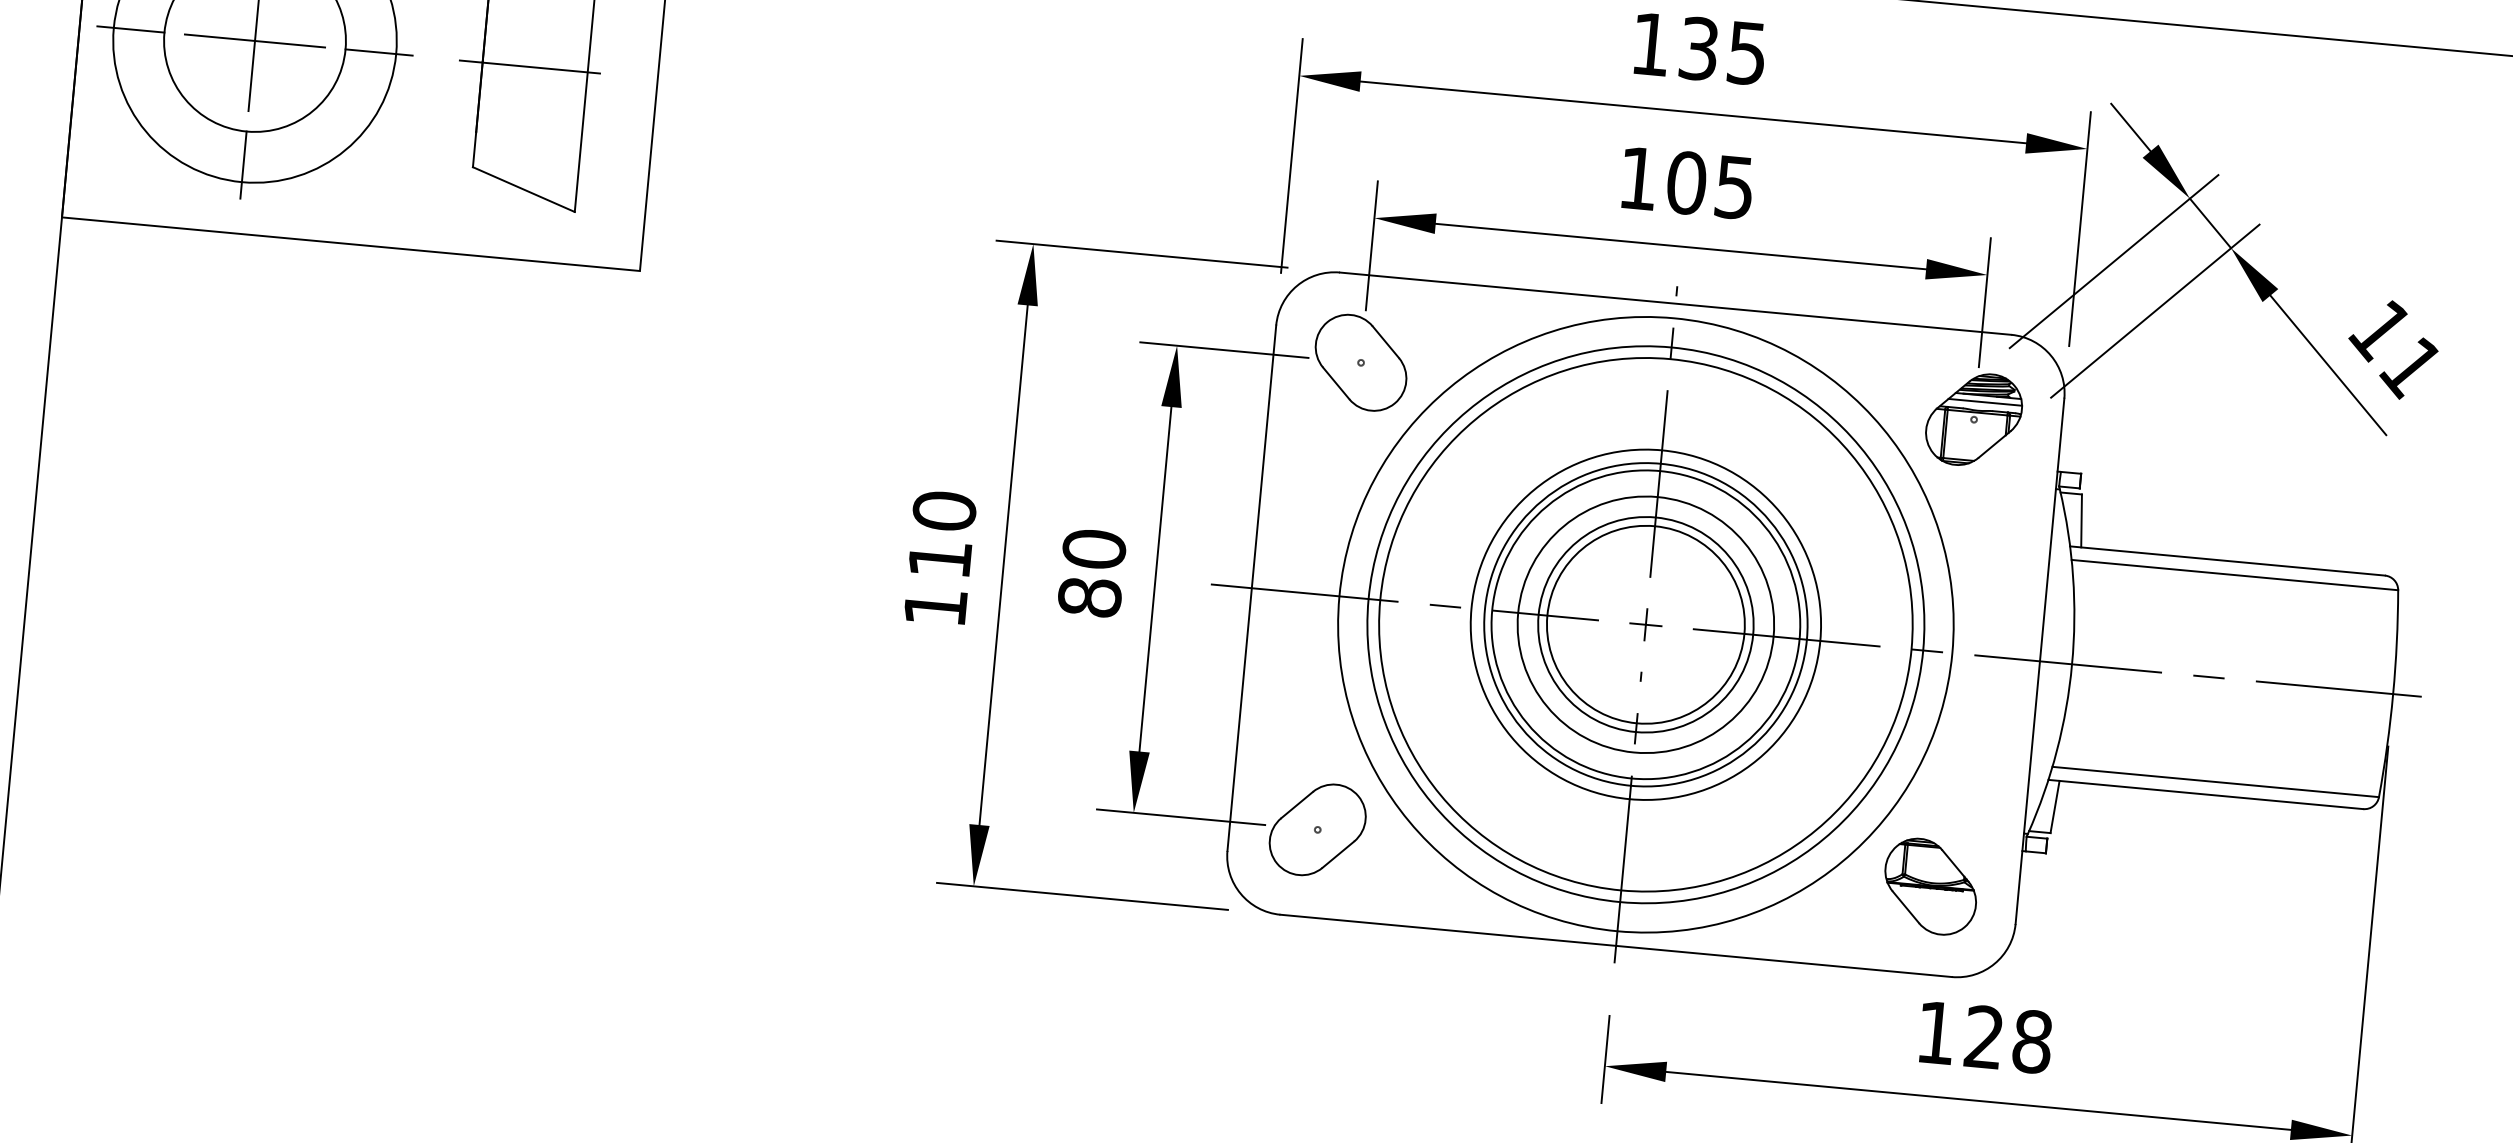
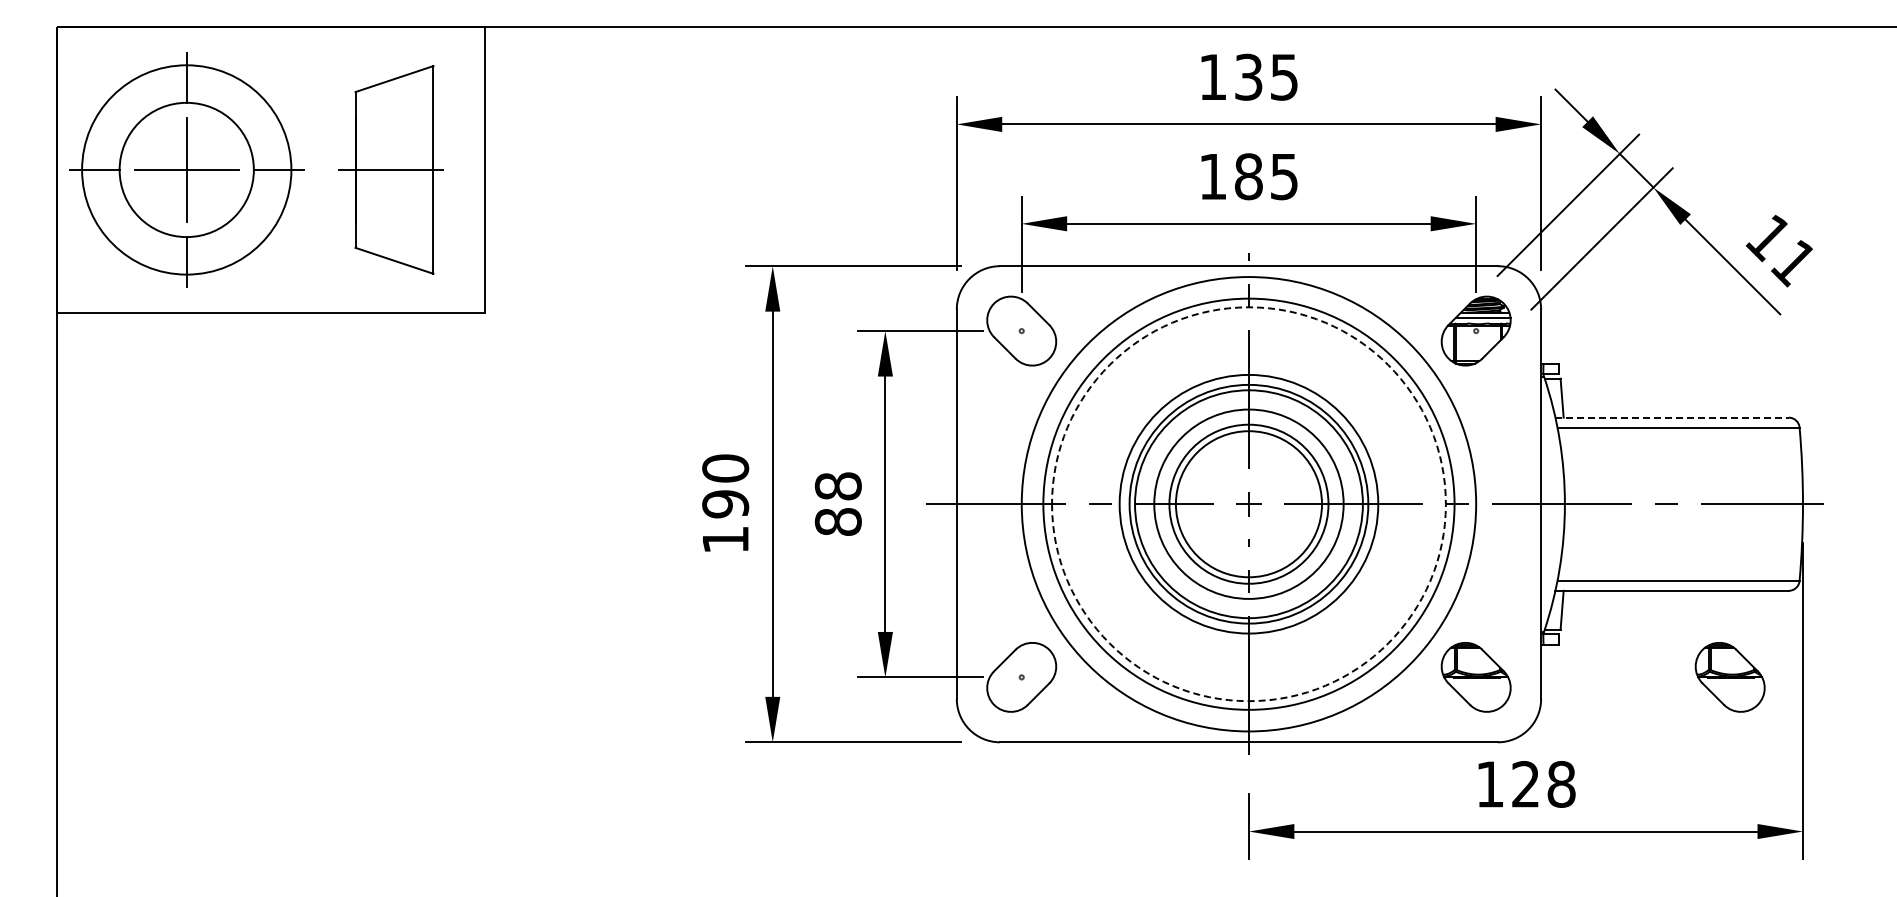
text: (1686, 182) -> (1248, 176), 105 -> 185
text: (1094, 549) -> (838, 486), 80 -> 88
text: (939, 559) -> (725, 504), 110 -> 190
line: (2228, 560) -> (1672, 417), solid -> dashed
circle: (1645, 625) -> (1248, 504), solid -> dashed
part: (2272, 918) -> (1729, 677), added

